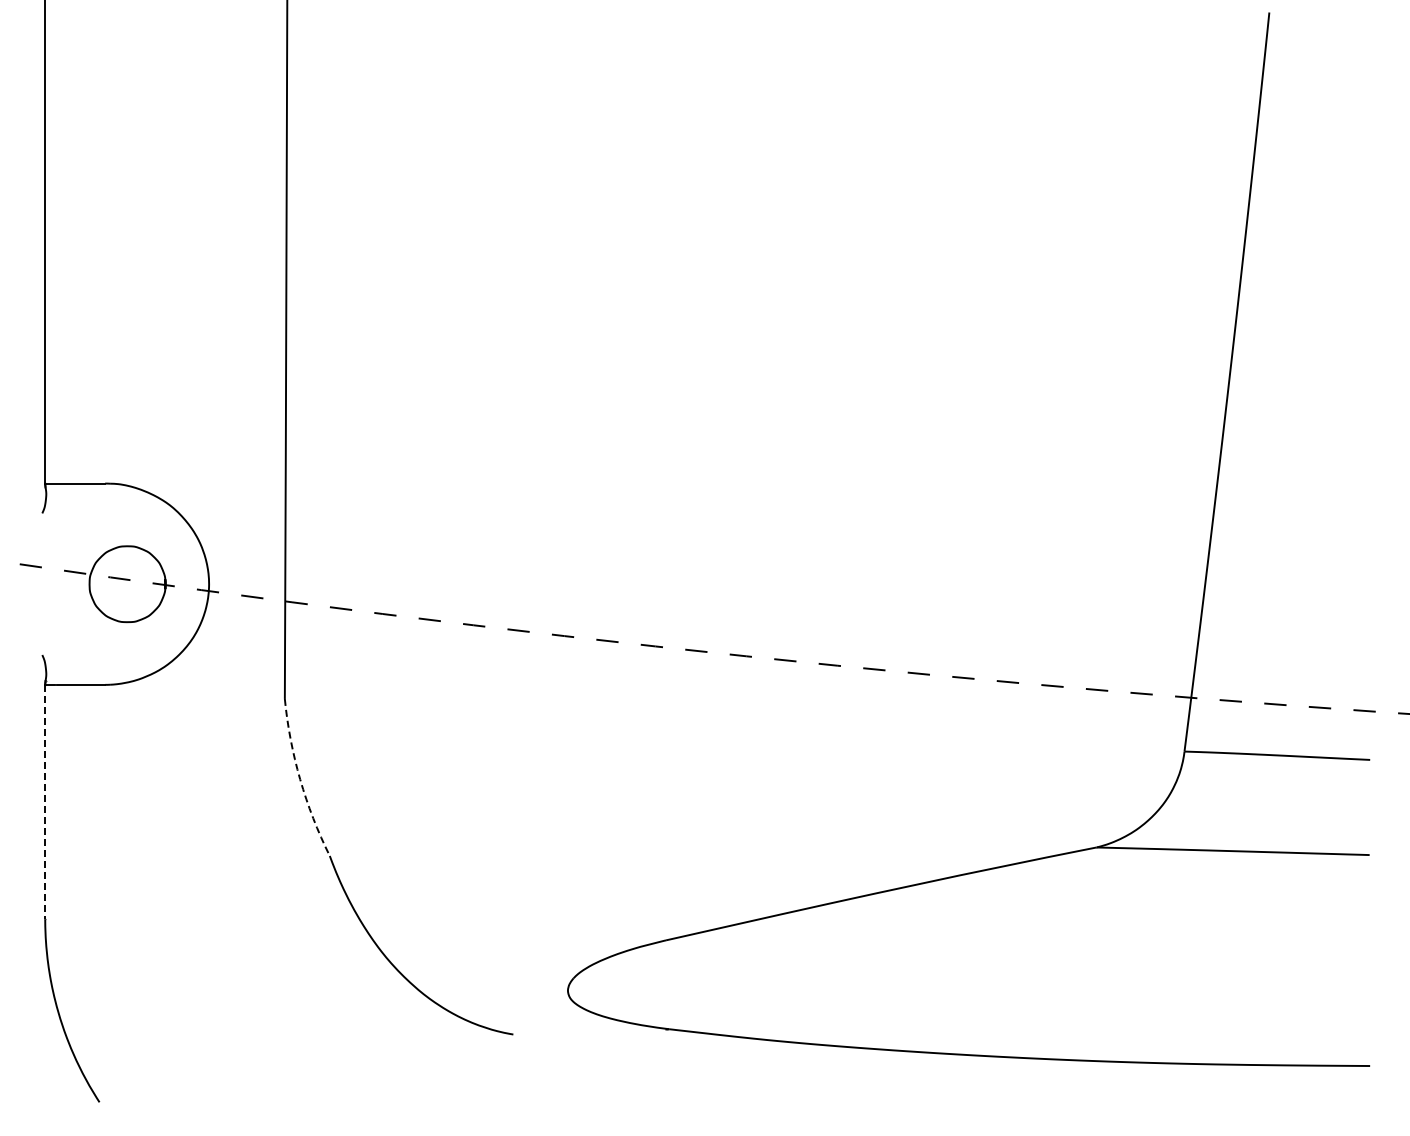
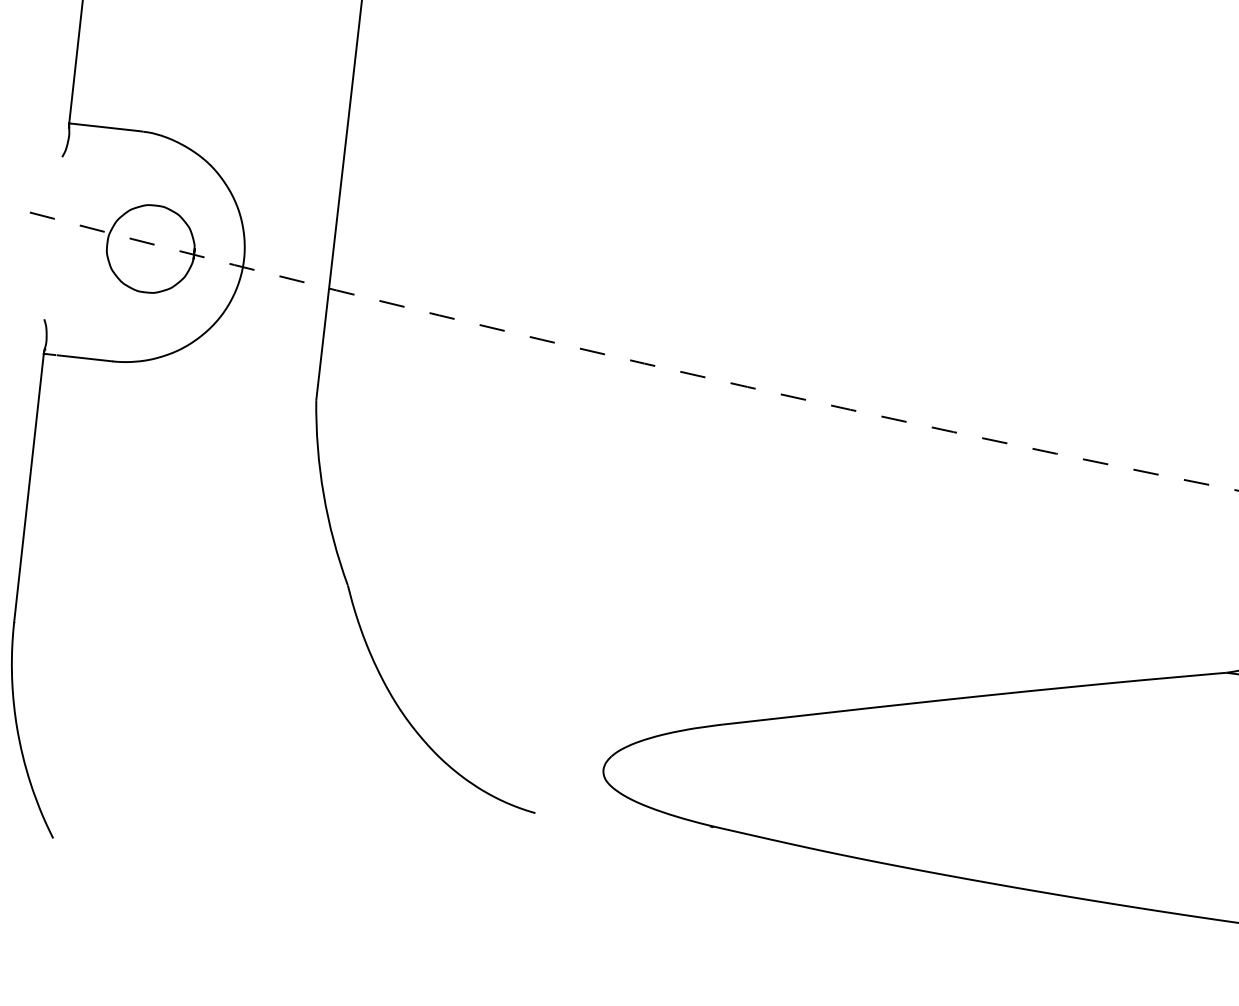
arc: (300, 779) -> (324, 494), dashed -> solid
line: (45, 802) -> (29, 488), dashed -> solid

